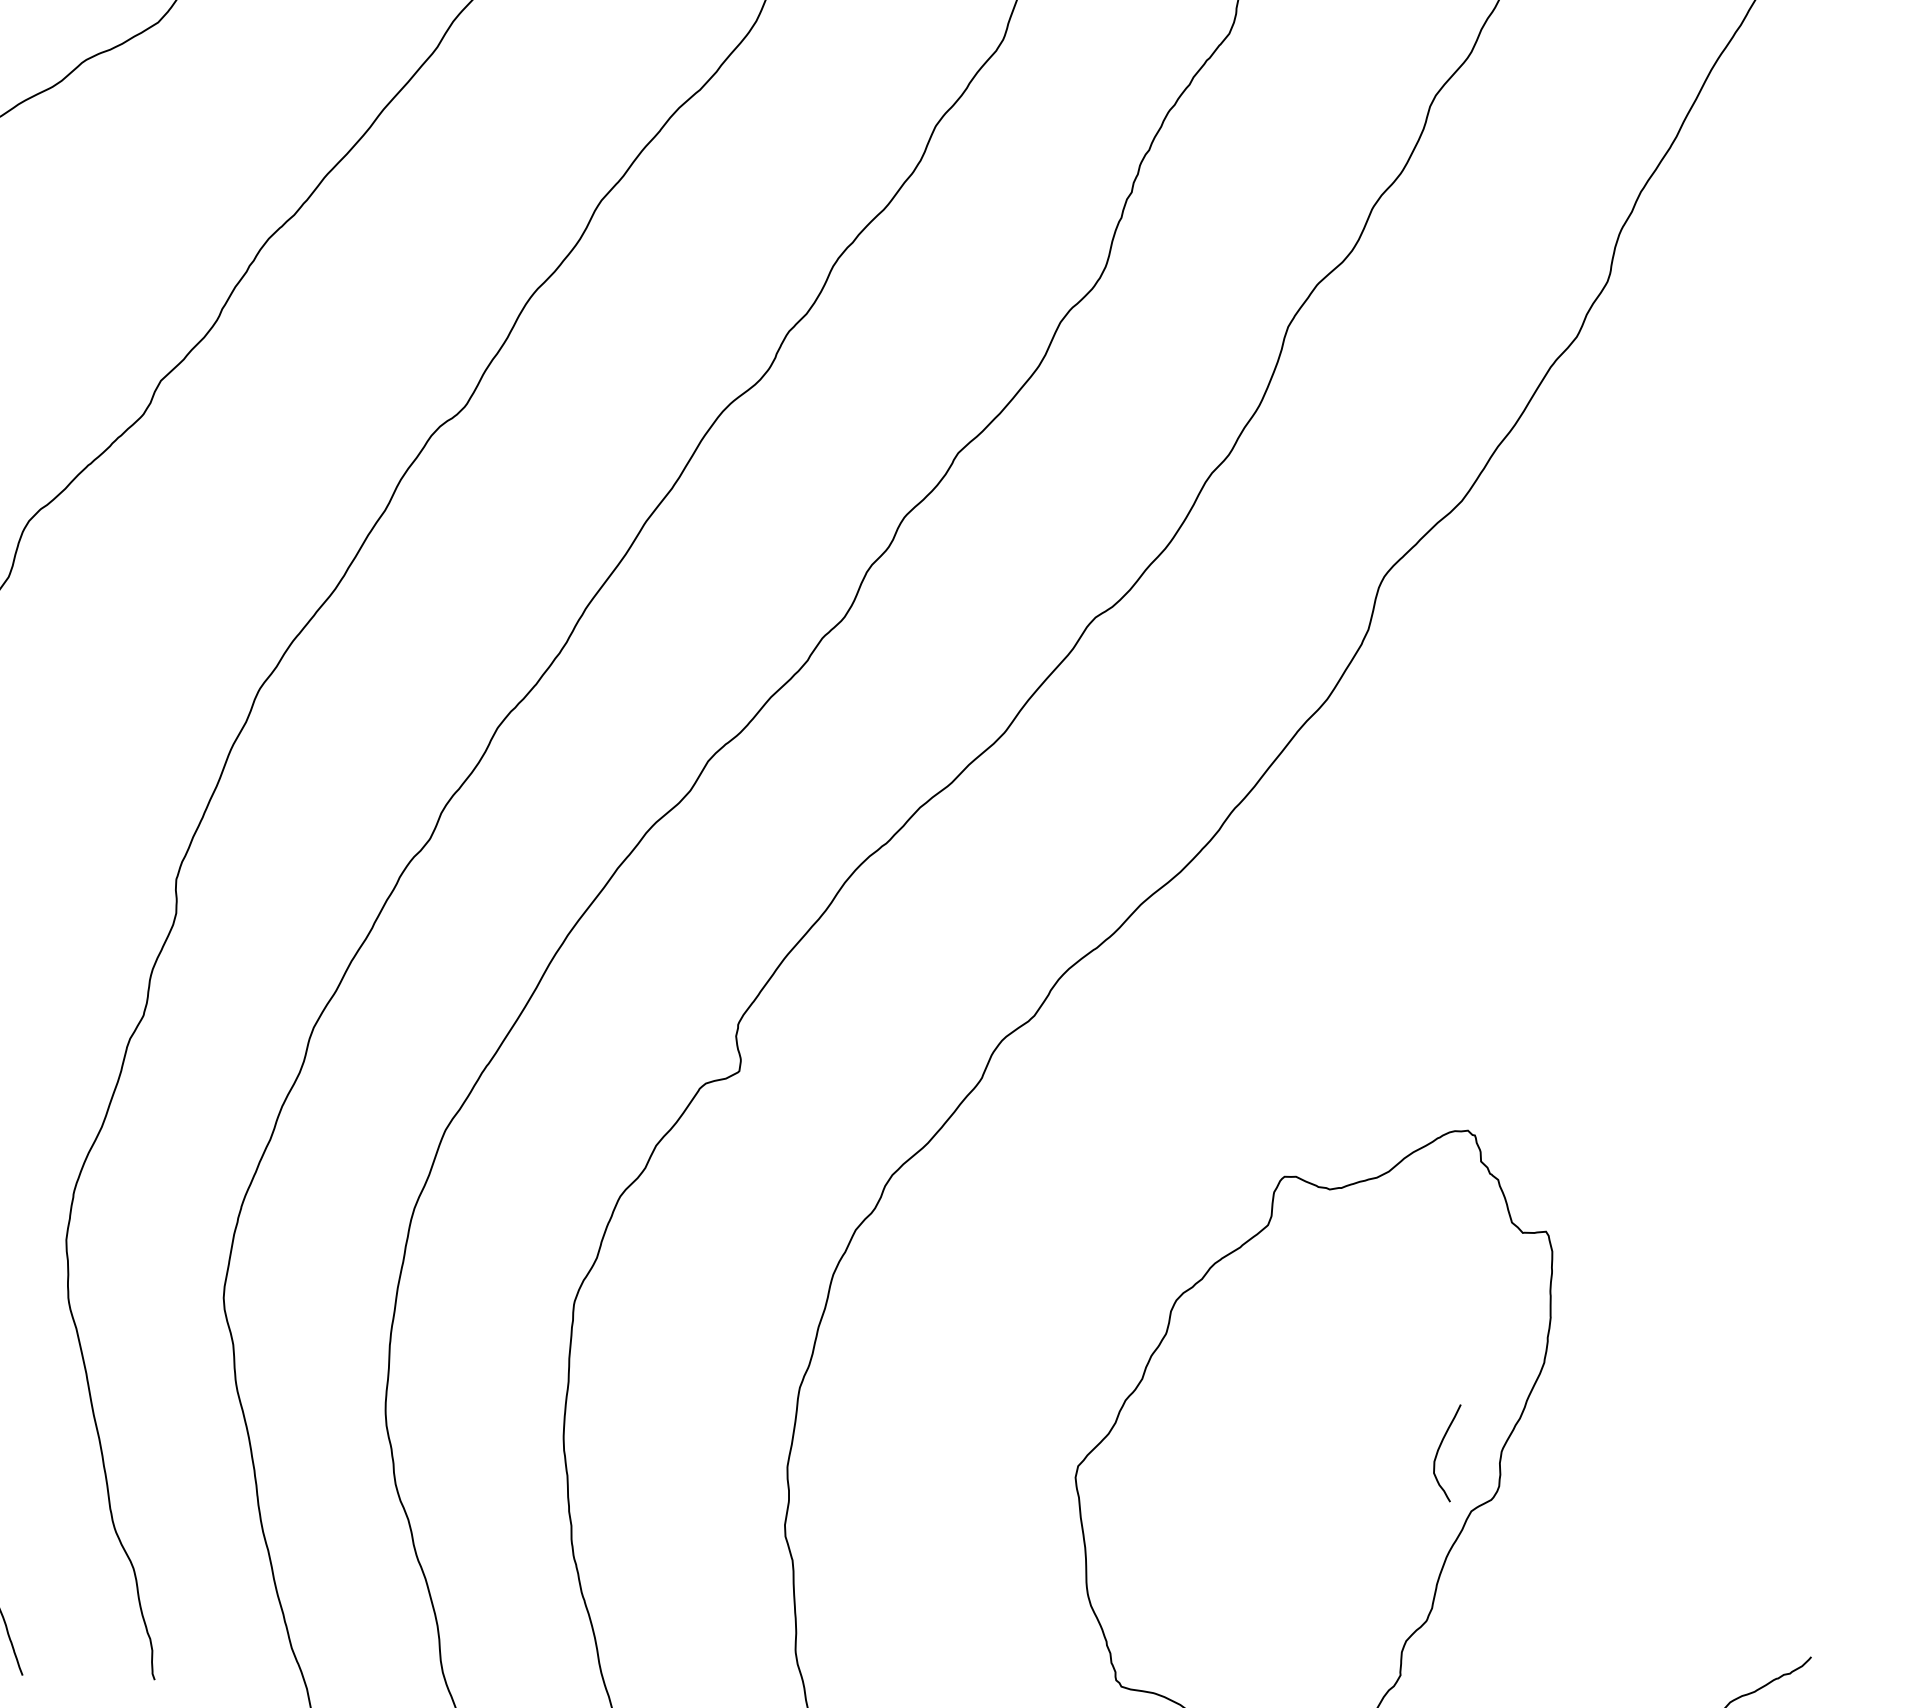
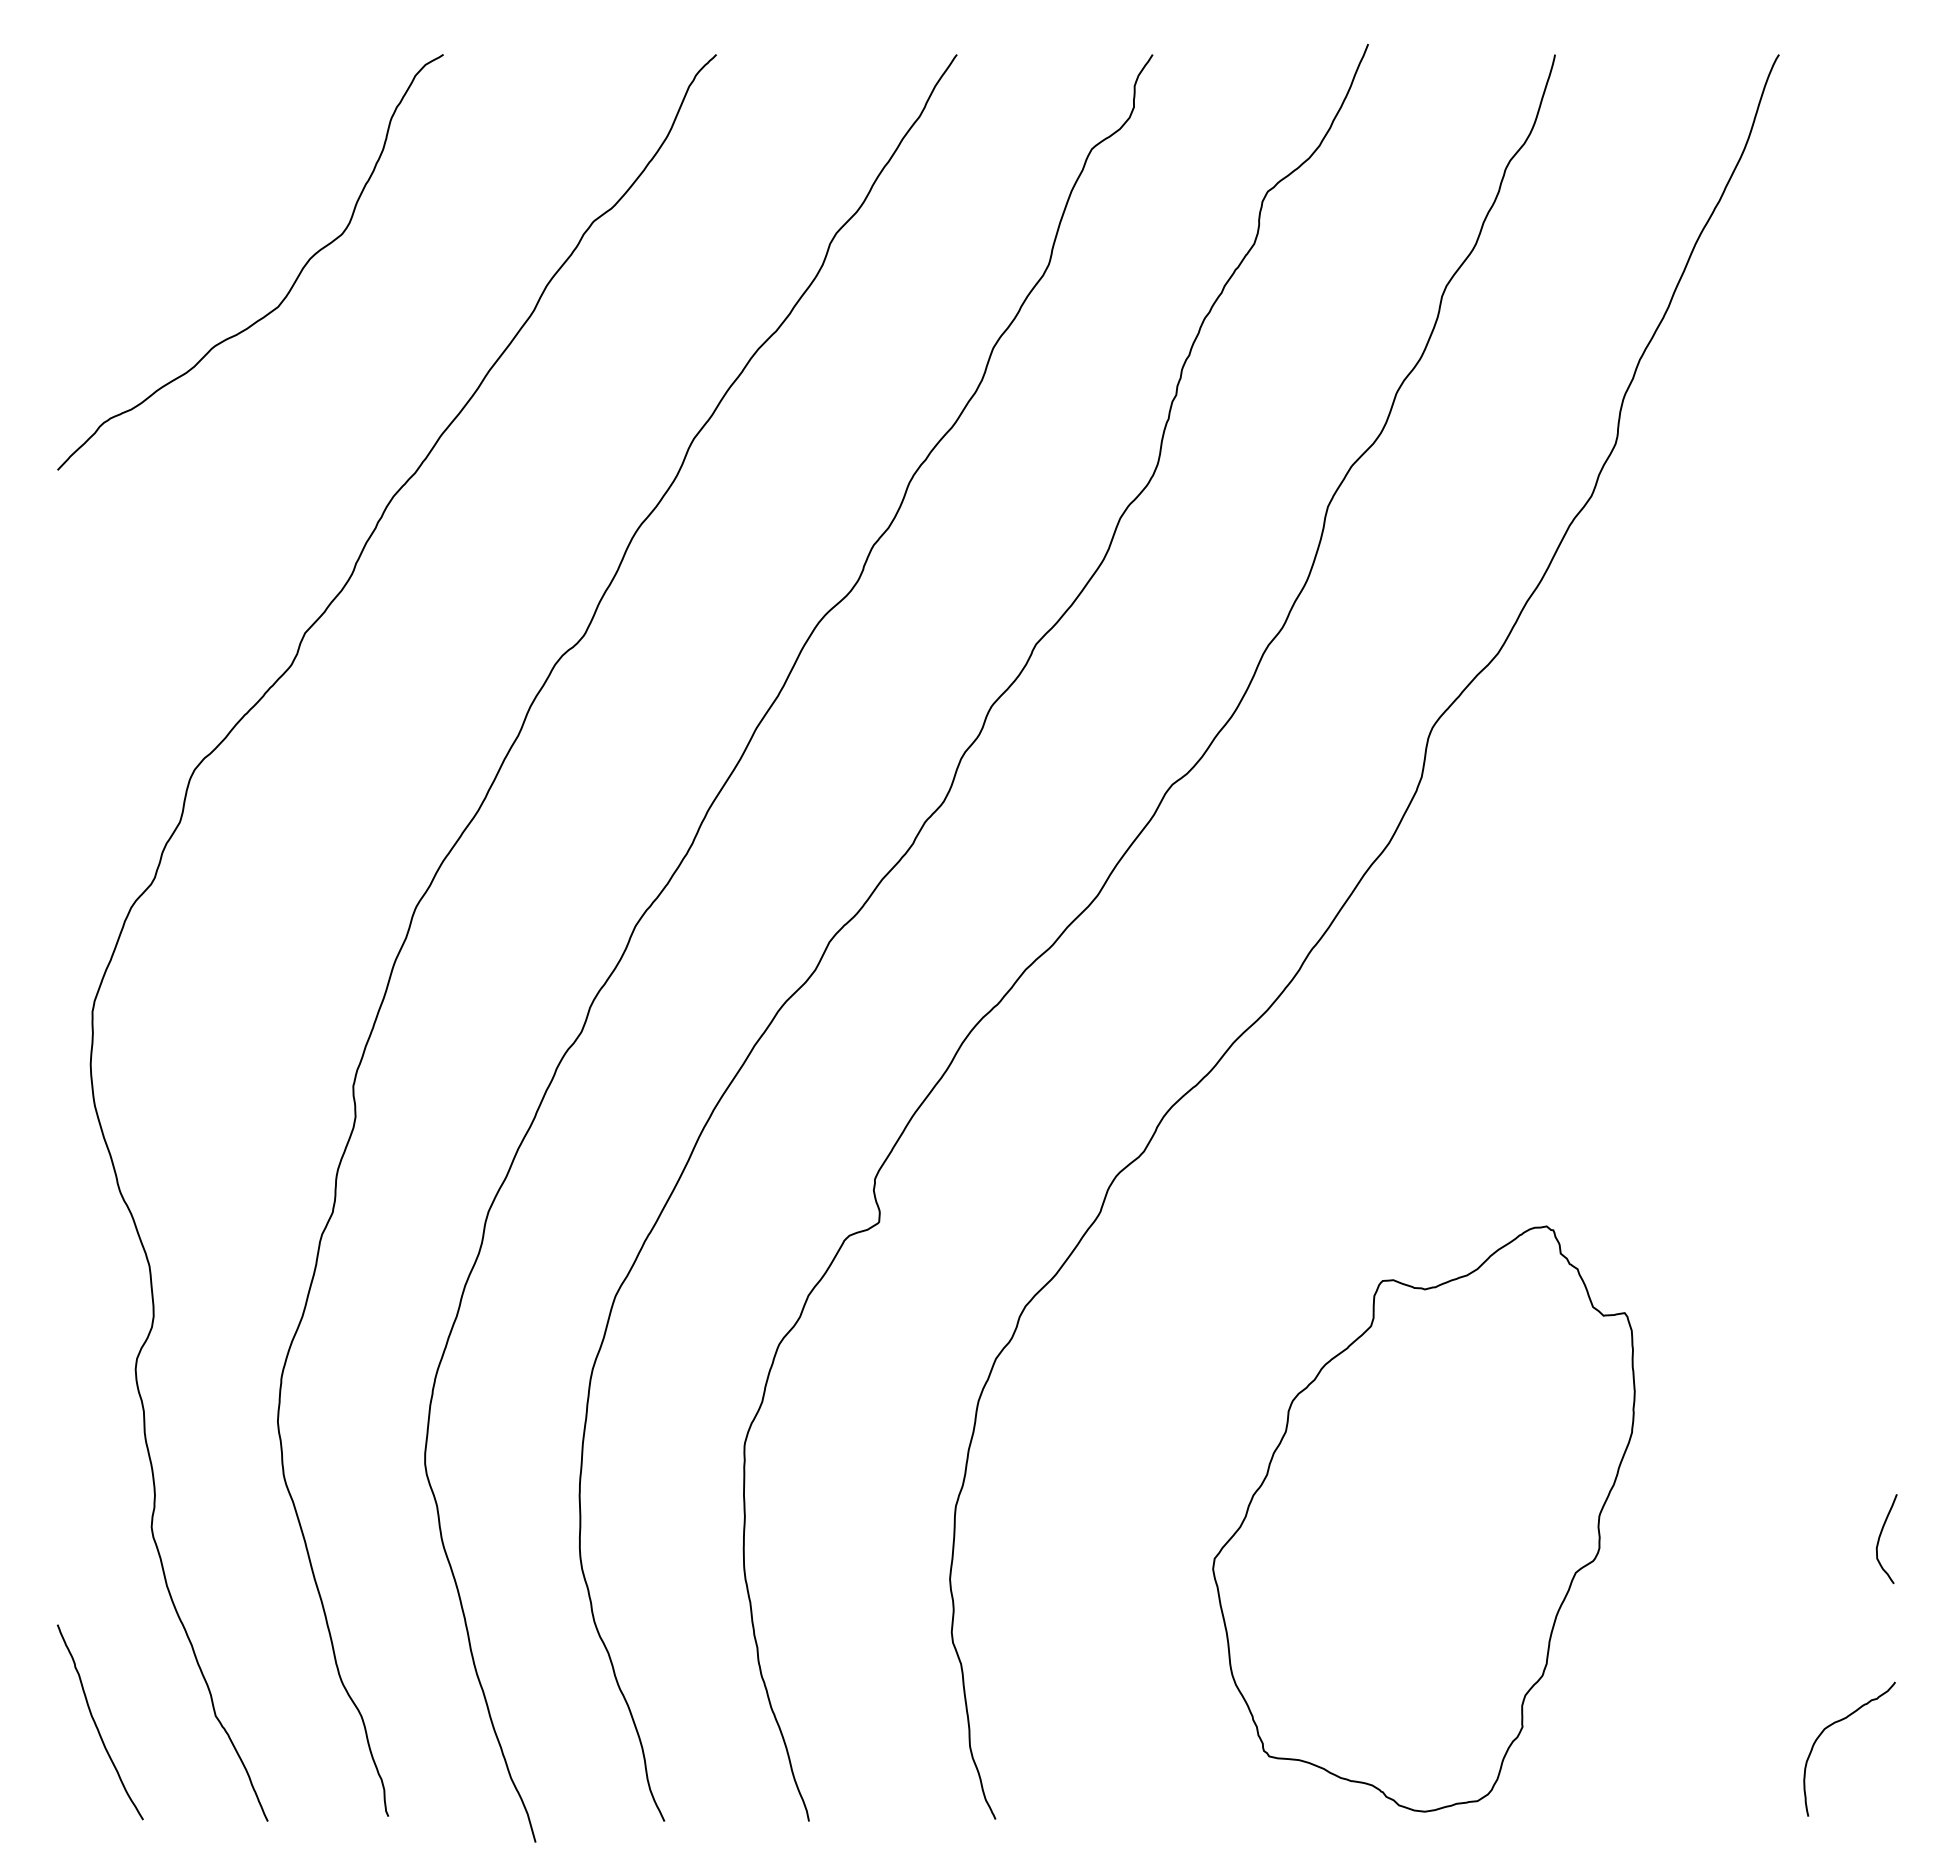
curve: (1439, 1450) -> (1880, 1537), moved

